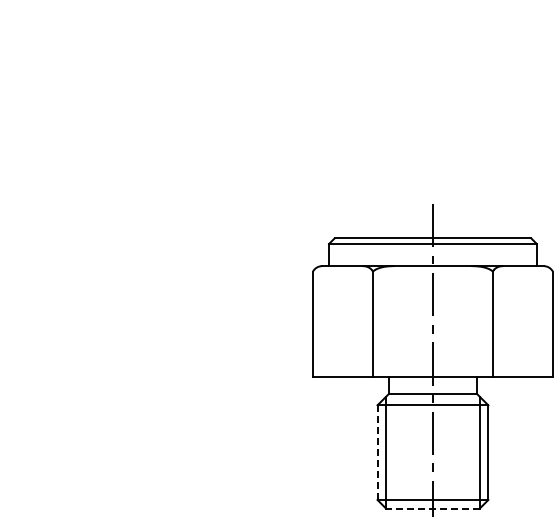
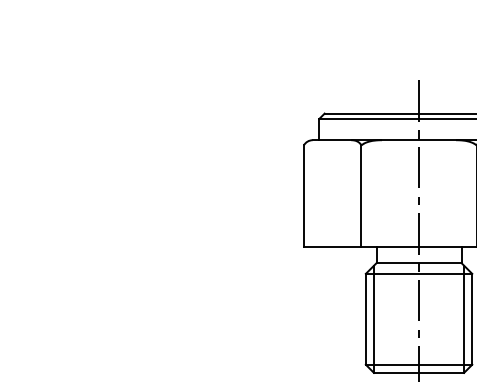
line: (377, 453) -> (365, 320), dashed -> solid
line: (432, 508) -> (418, 372), dashed -> solid

